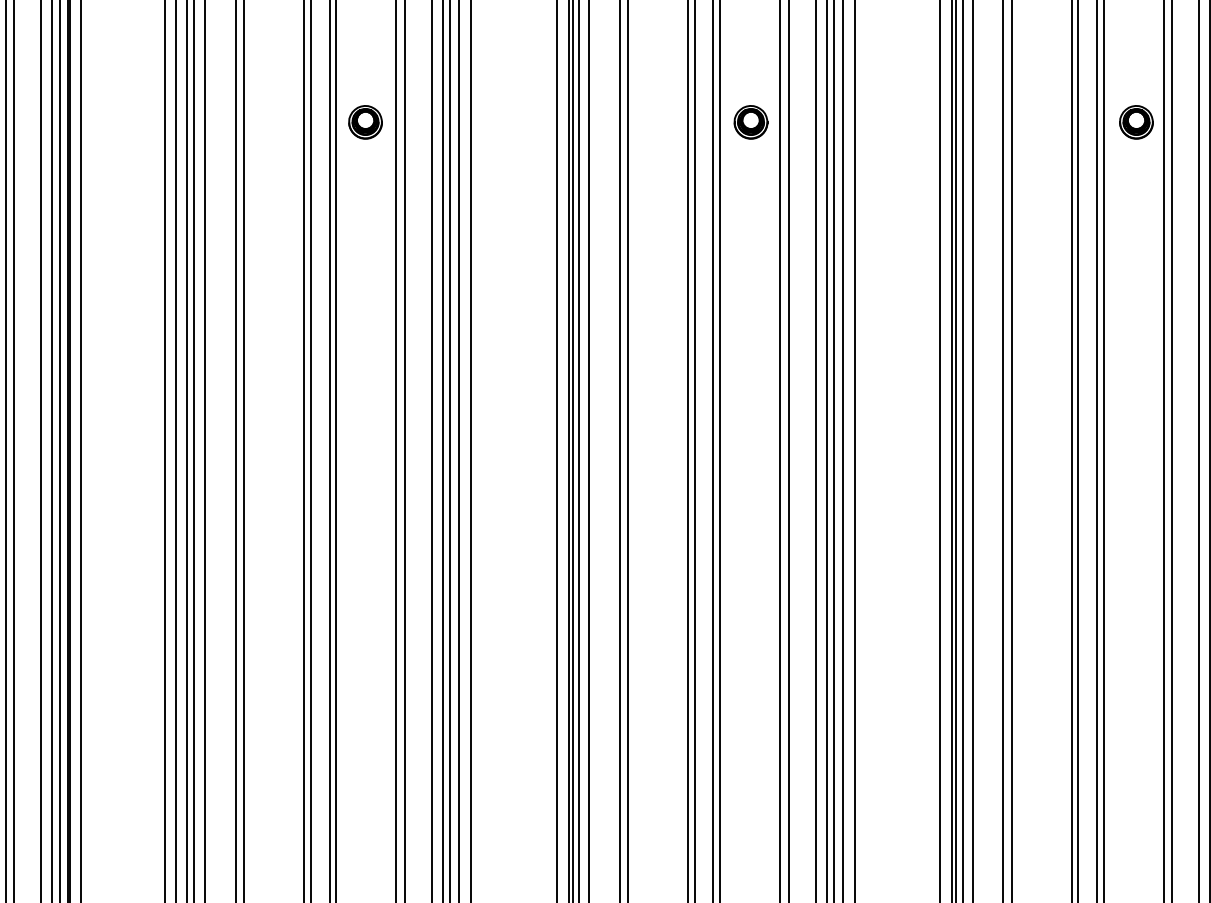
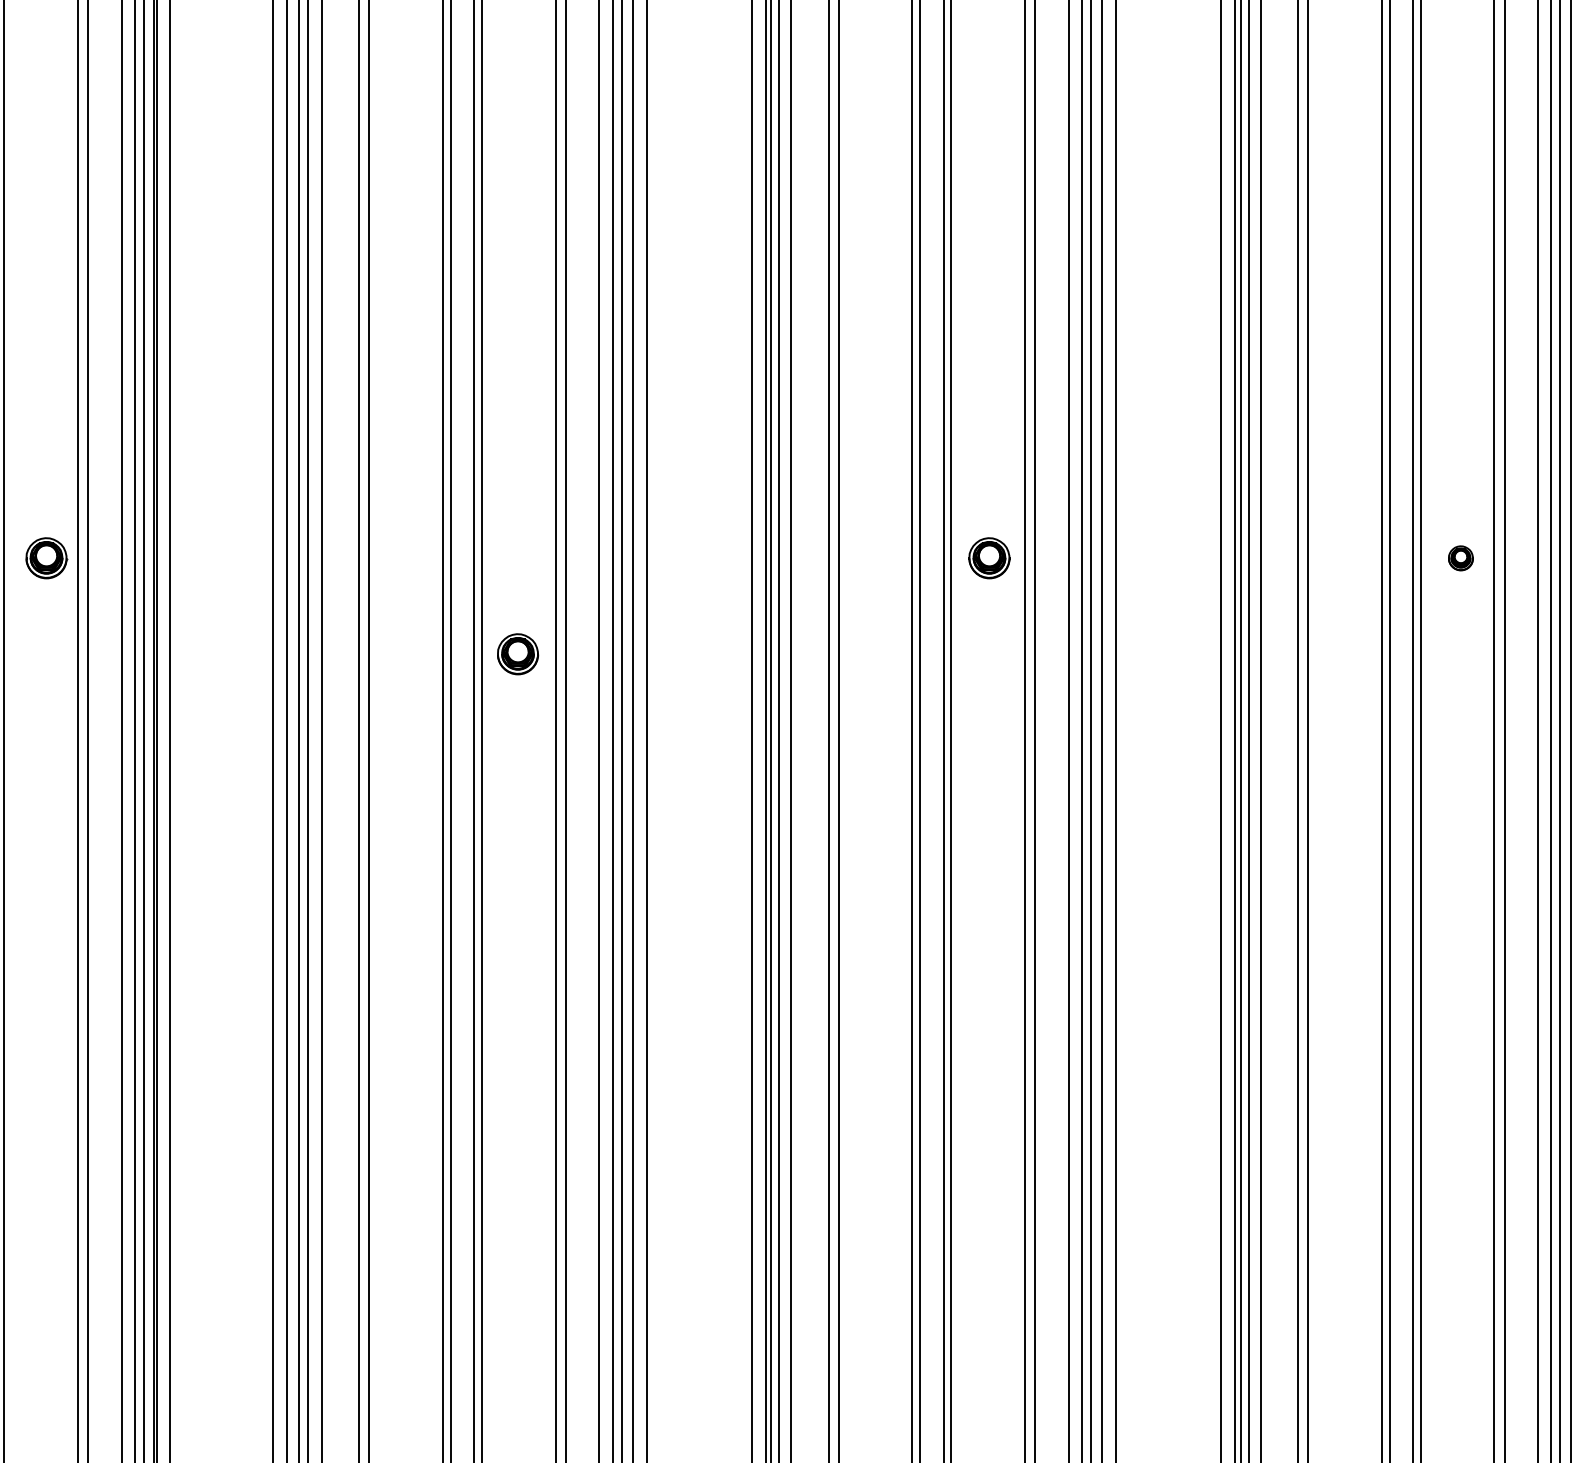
part: (365, 122) -> (518, 654), moved
part: (1136, 122) -> (1460, 558), size x0.6

